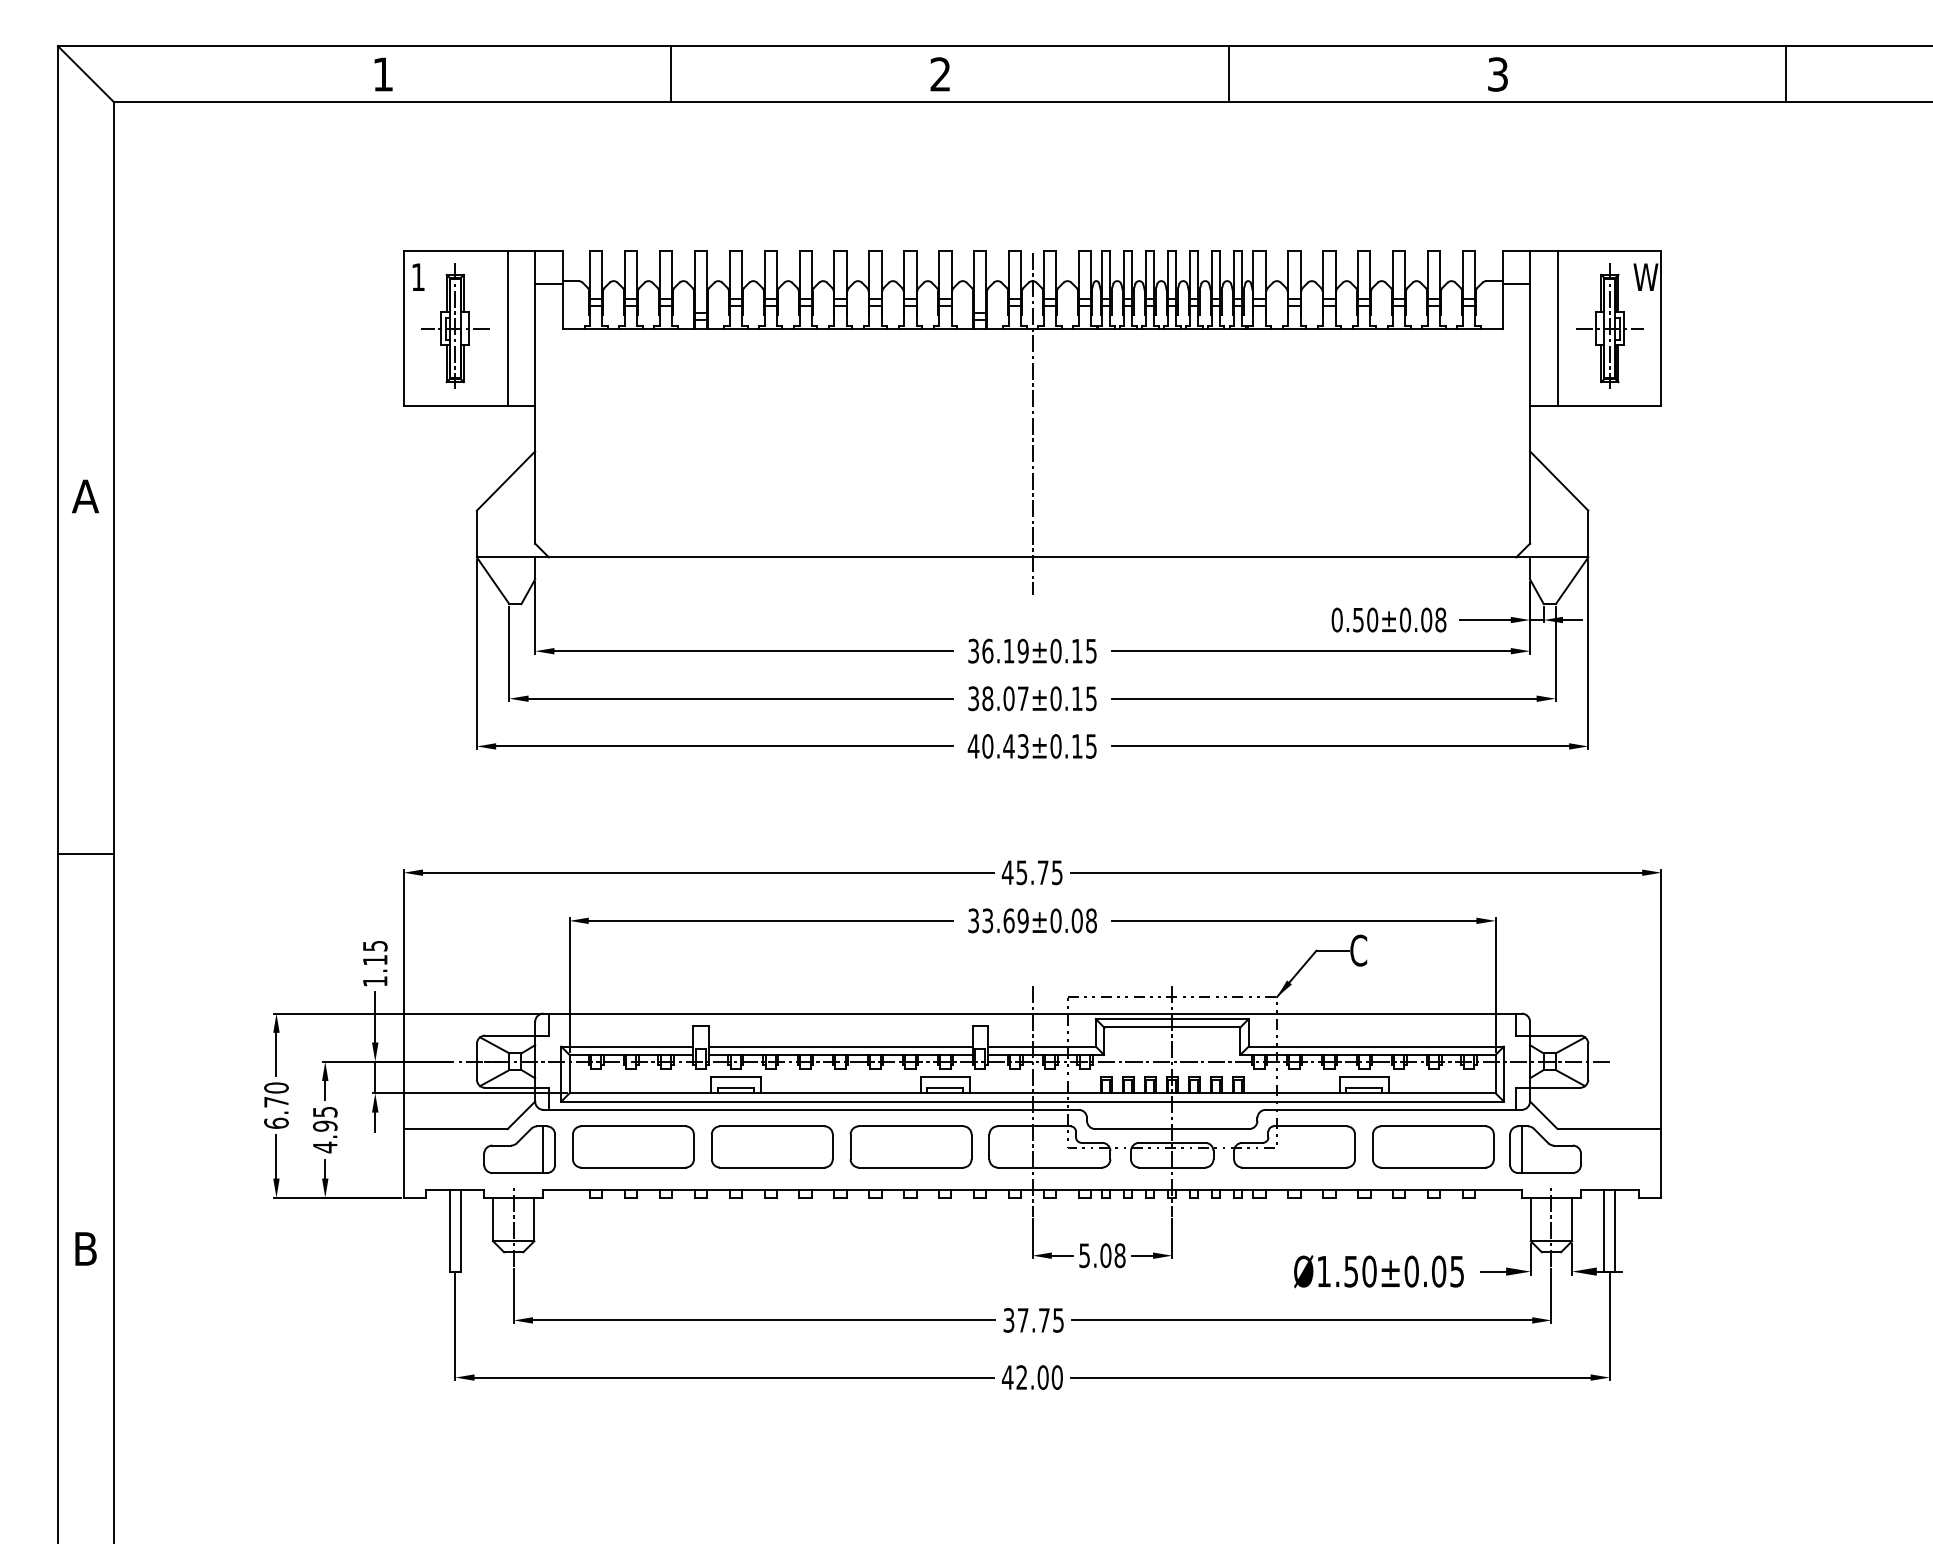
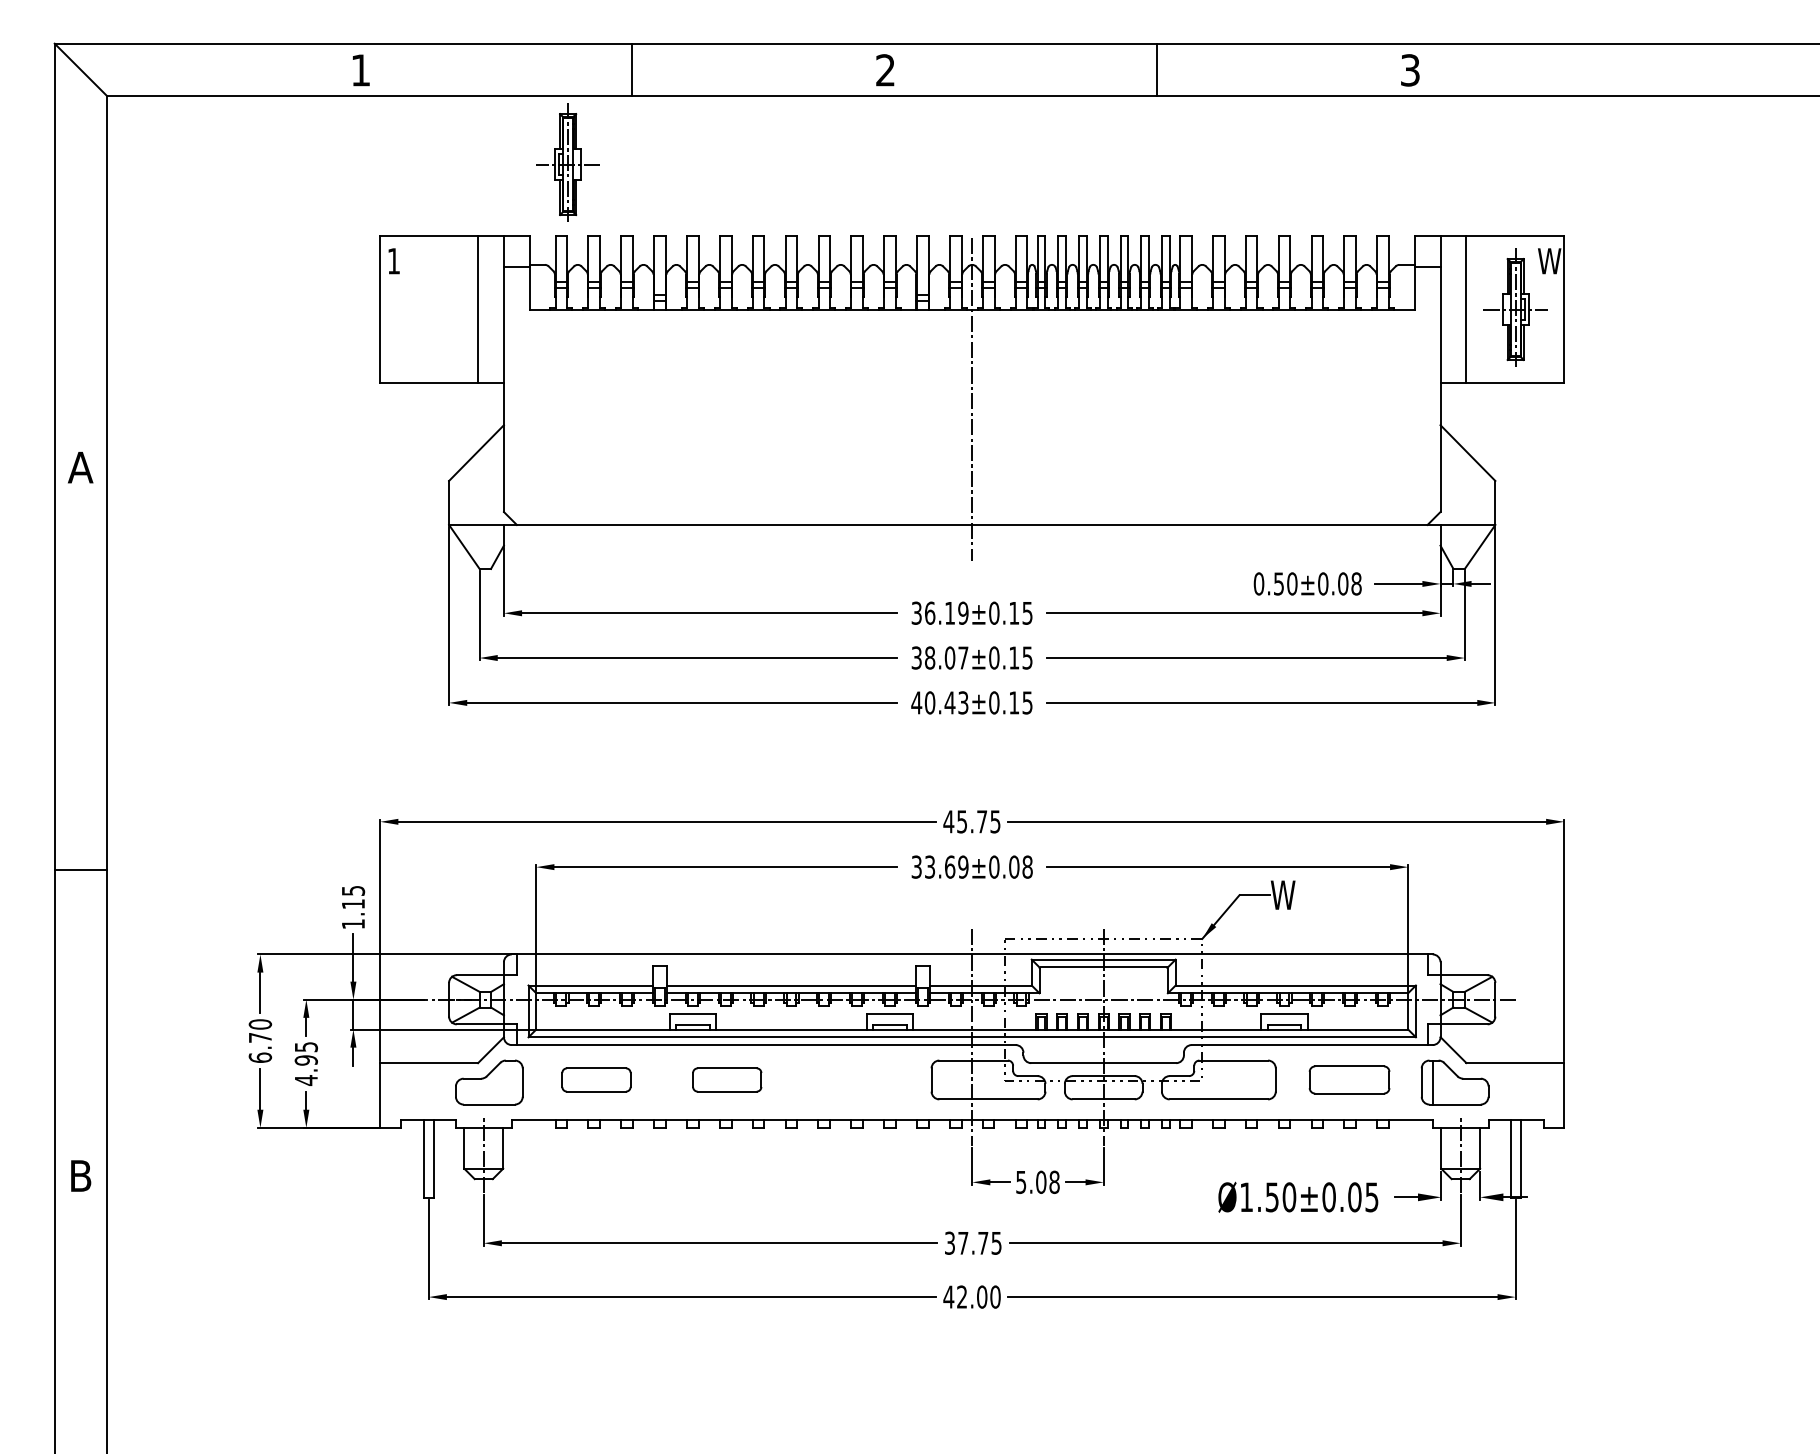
line: (1785, 73) -> (1681, 69), removed
part: (455, 325) -> (568, 161), moved
line: (85, 854) -> (80, 870), moved
text: (1362, 950) -> (1282, 895), C -> W
part: (633, 1146) -> (596, 1079), size x0.6
part: (772, 1146) -> (727, 1079), size x0.6
part: (910, 1146) -> (857, 1079), removed
part: (1433, 1146) -> (1349, 1079), size x0.7
line: (543, 1149) -> (511, 1082), removed

